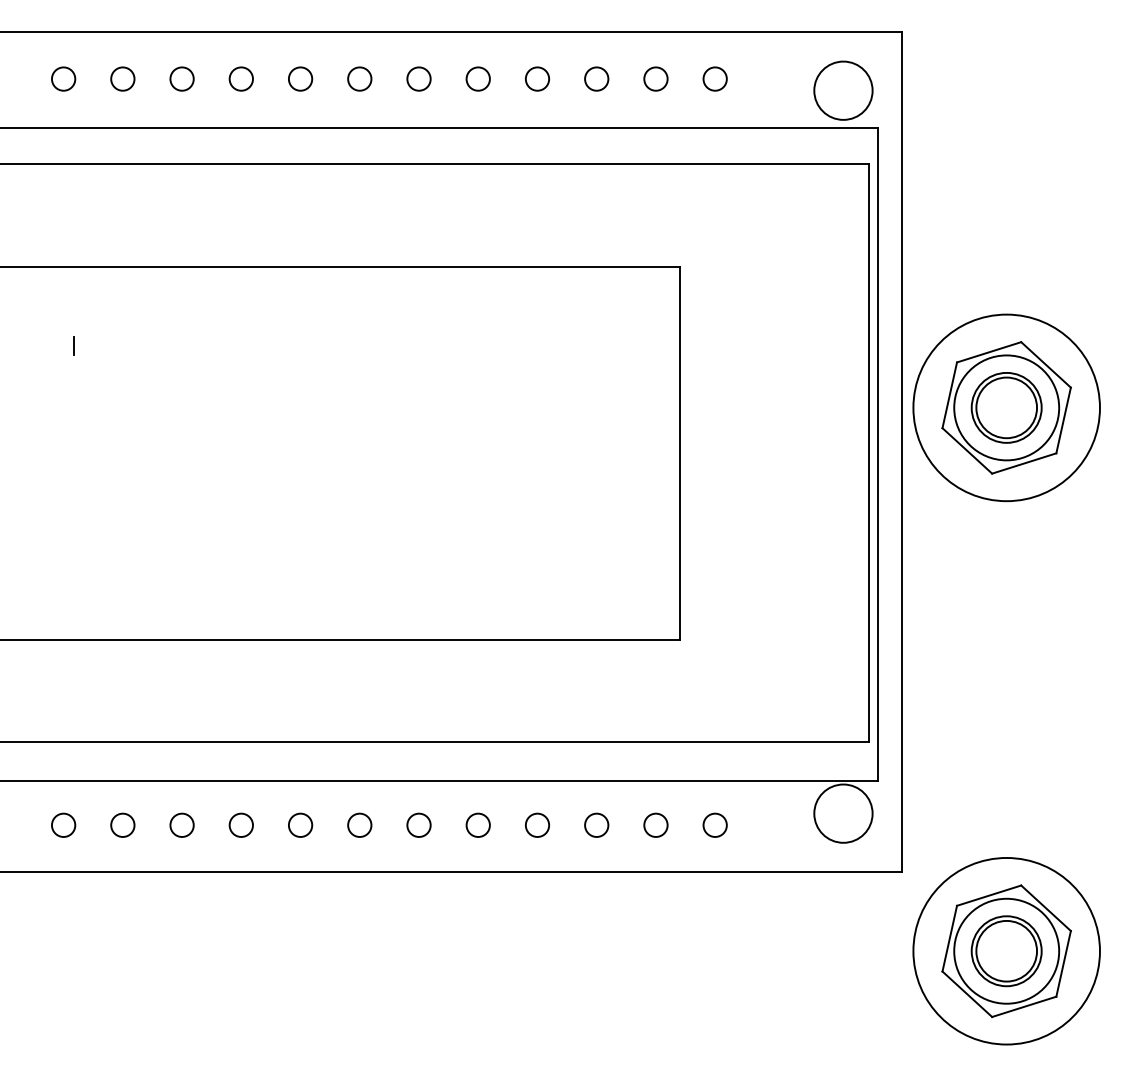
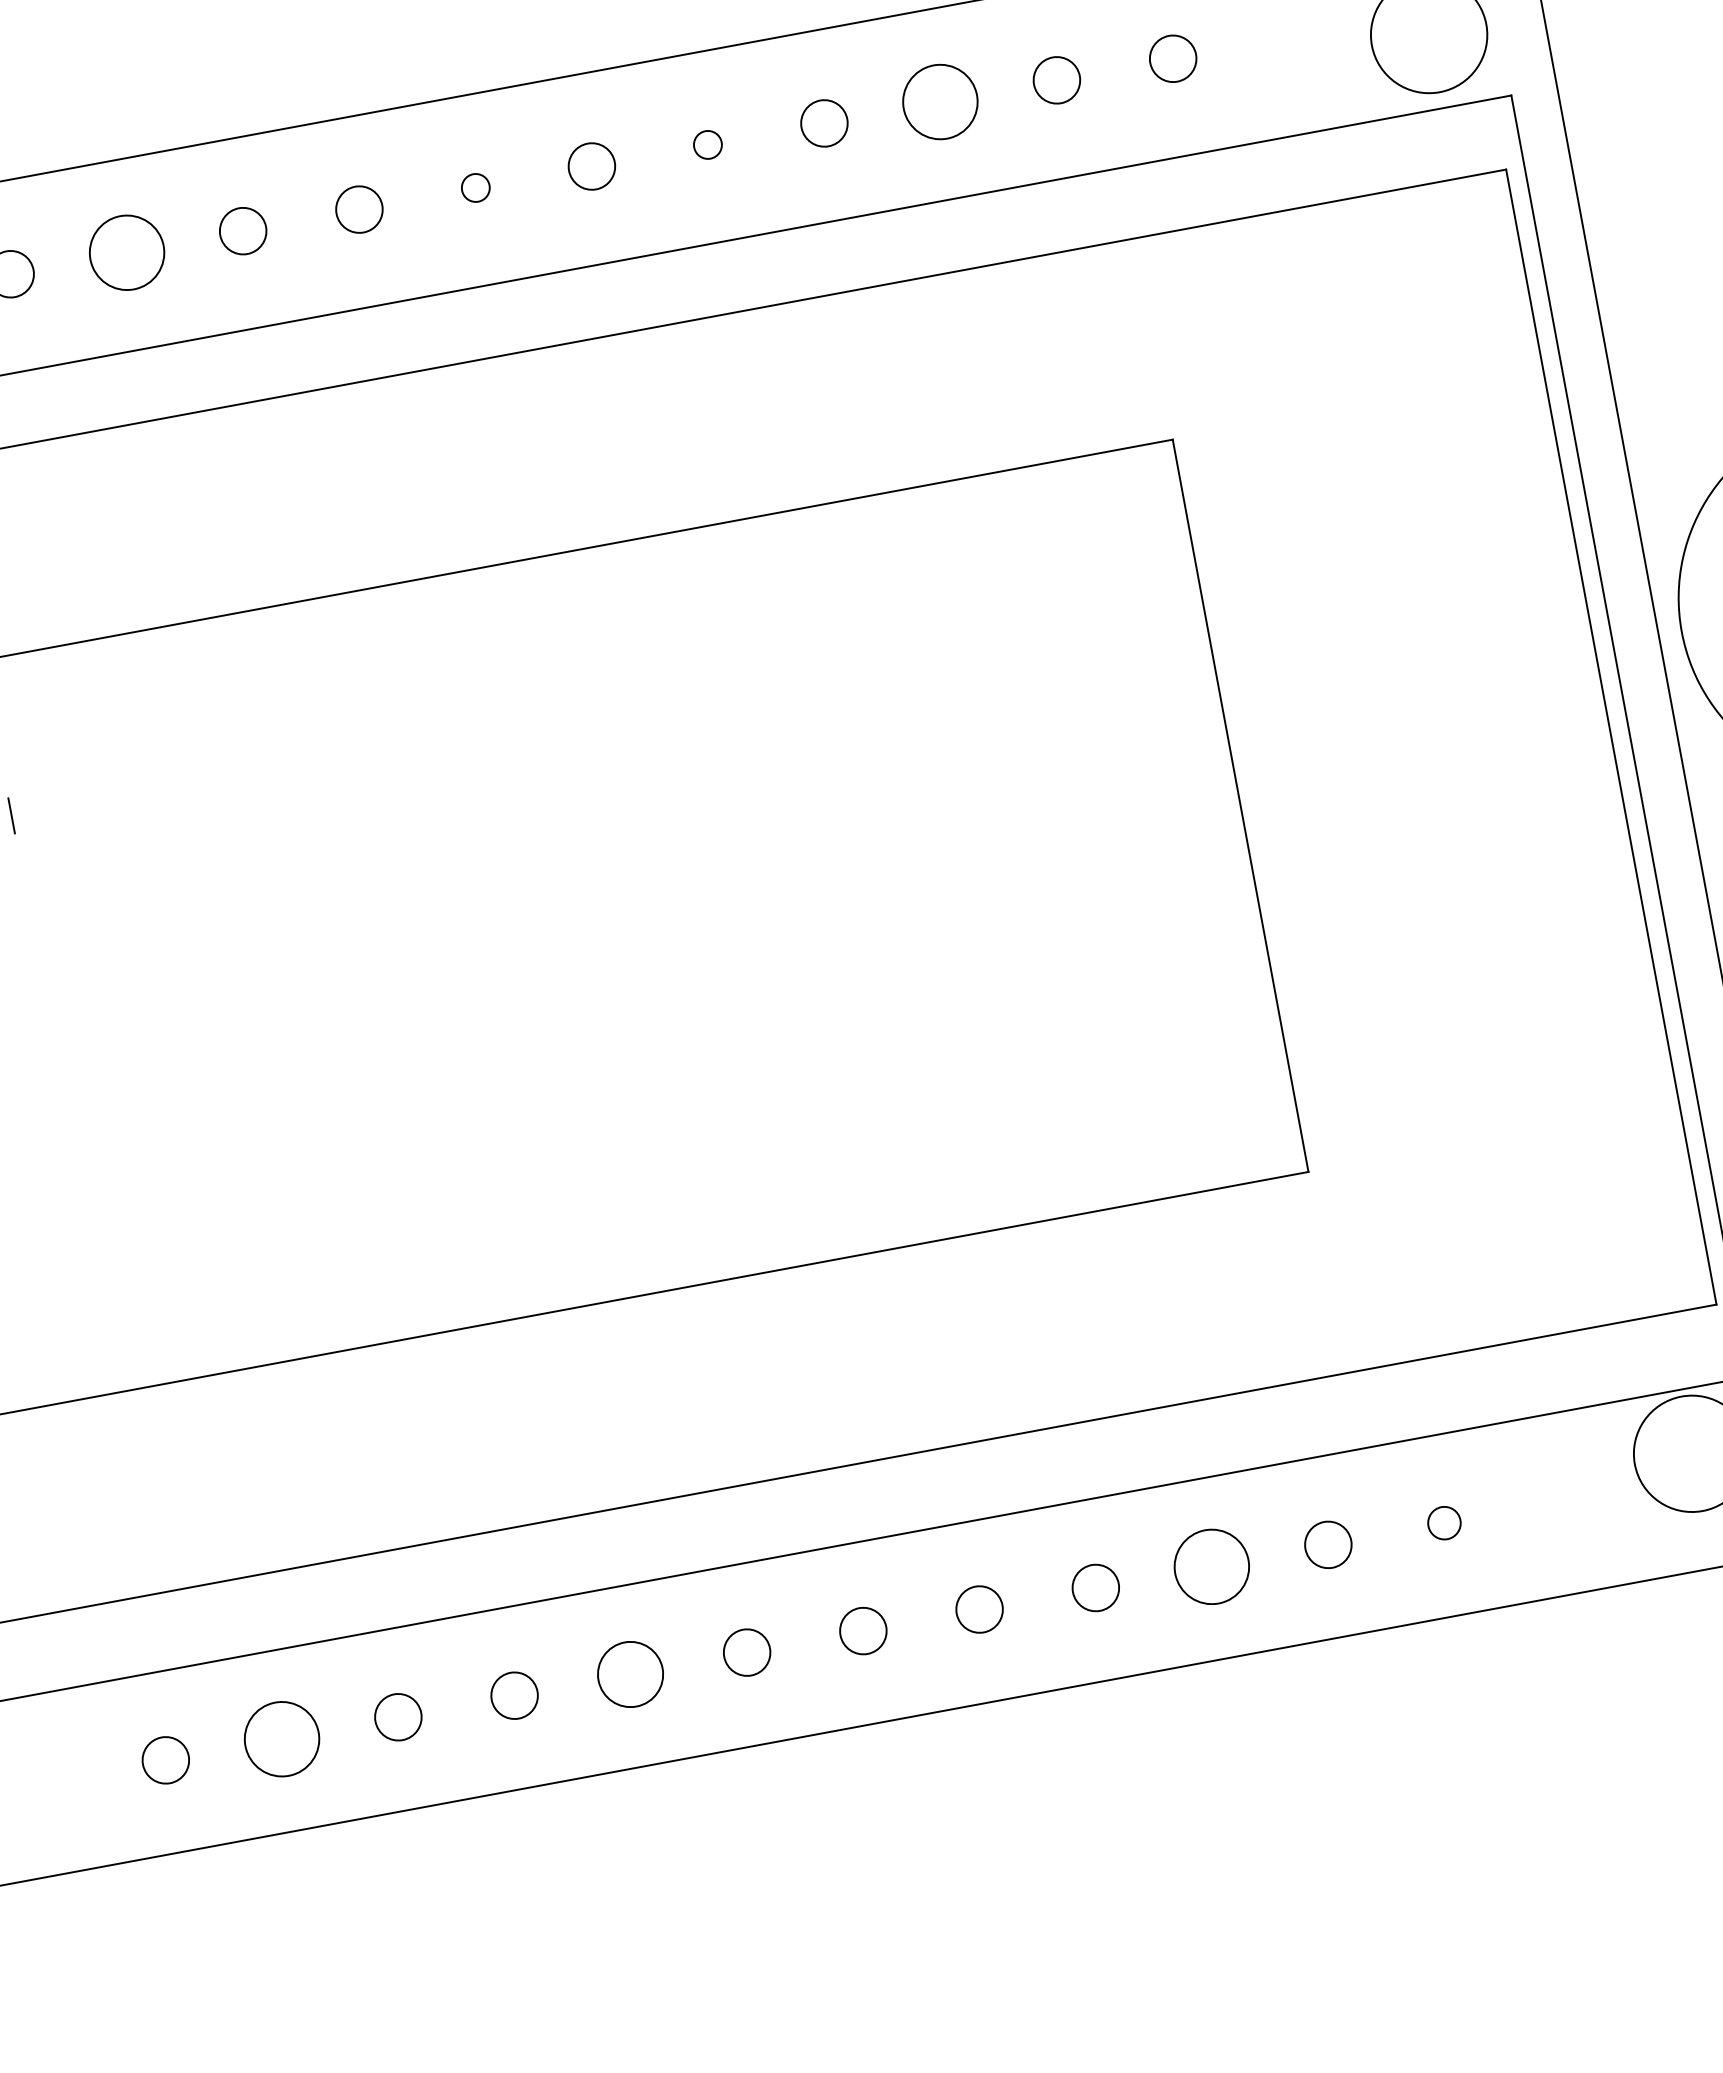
circle: (181, 78) -> (125, 251), size x1.6
circle: (359, 78) -> (474, 187), size x0.6
circle: (477, 78) -> (706, 144), size x0.6
circle: (596, 78) -> (940, 100), size x1.6
circle: (122, 824) -> (281, 1737), size x1.6
circle: (300, 824) -> (630, 1672), size x1.4
circle: (596, 824) -> (1211, 1564), size x1.6
circle: (714, 824) -> (1442, 1521), size x0.7

